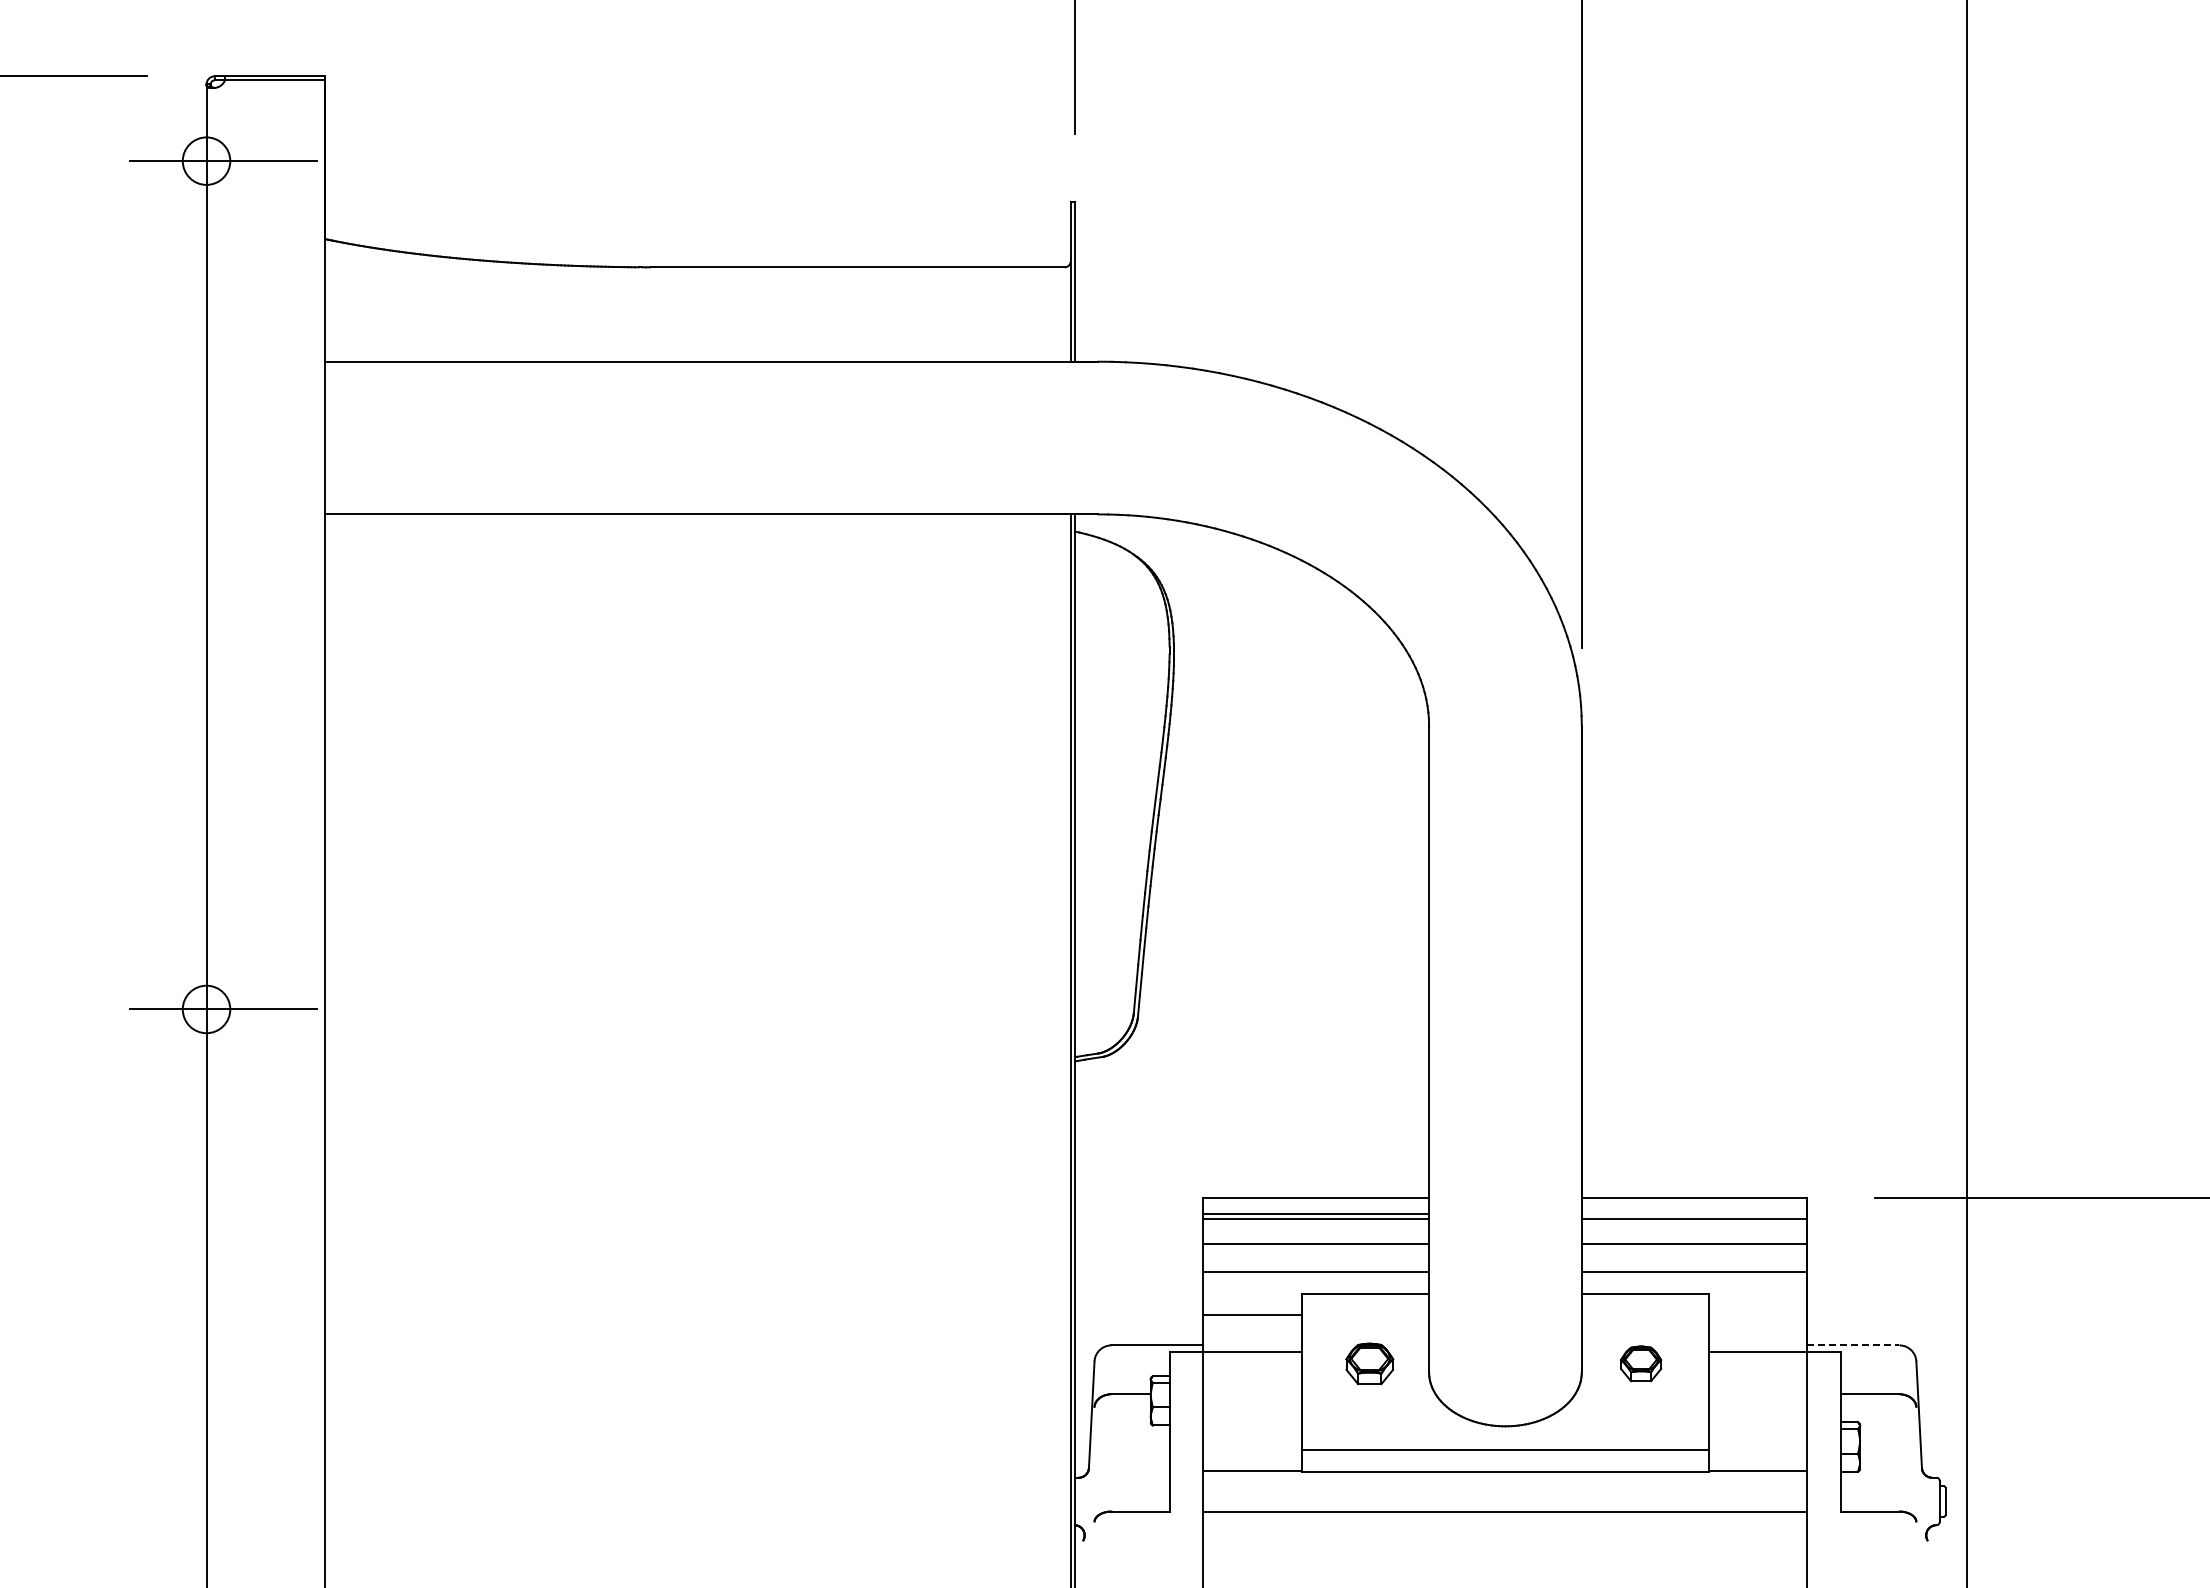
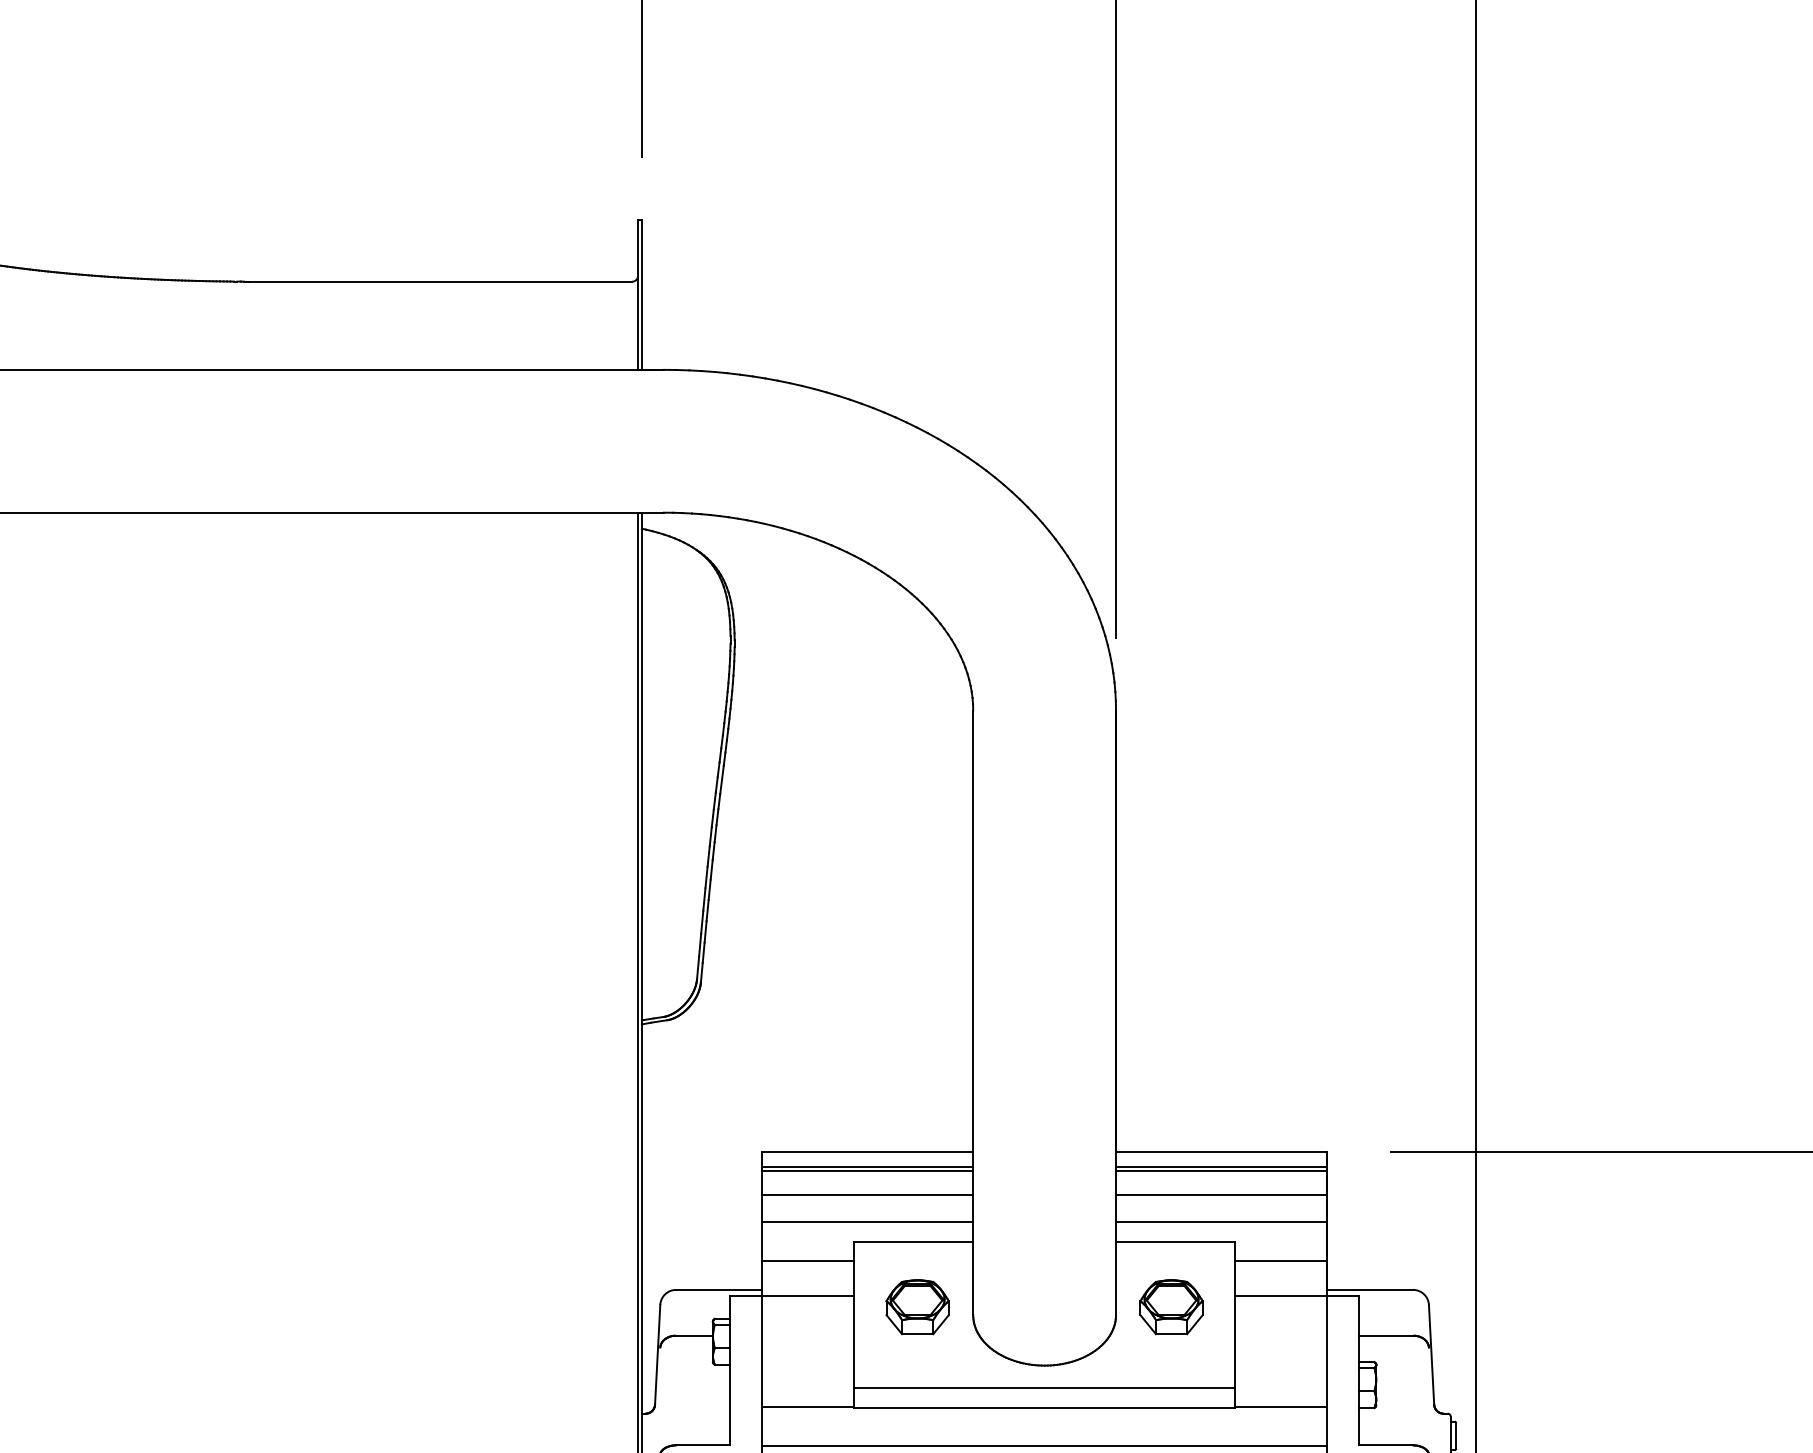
line: (1694, 1213) -> (1221, 1166), added
line: (1758, 1314) -> (1281, 1261), added
line: (1853, 1345) -> (1370, 1290), dashed -> solid
part: (1369, 1363) -> (917, 1306), size x1.43
part: (1640, 1363) -> (1170, 1306), size x1.67

